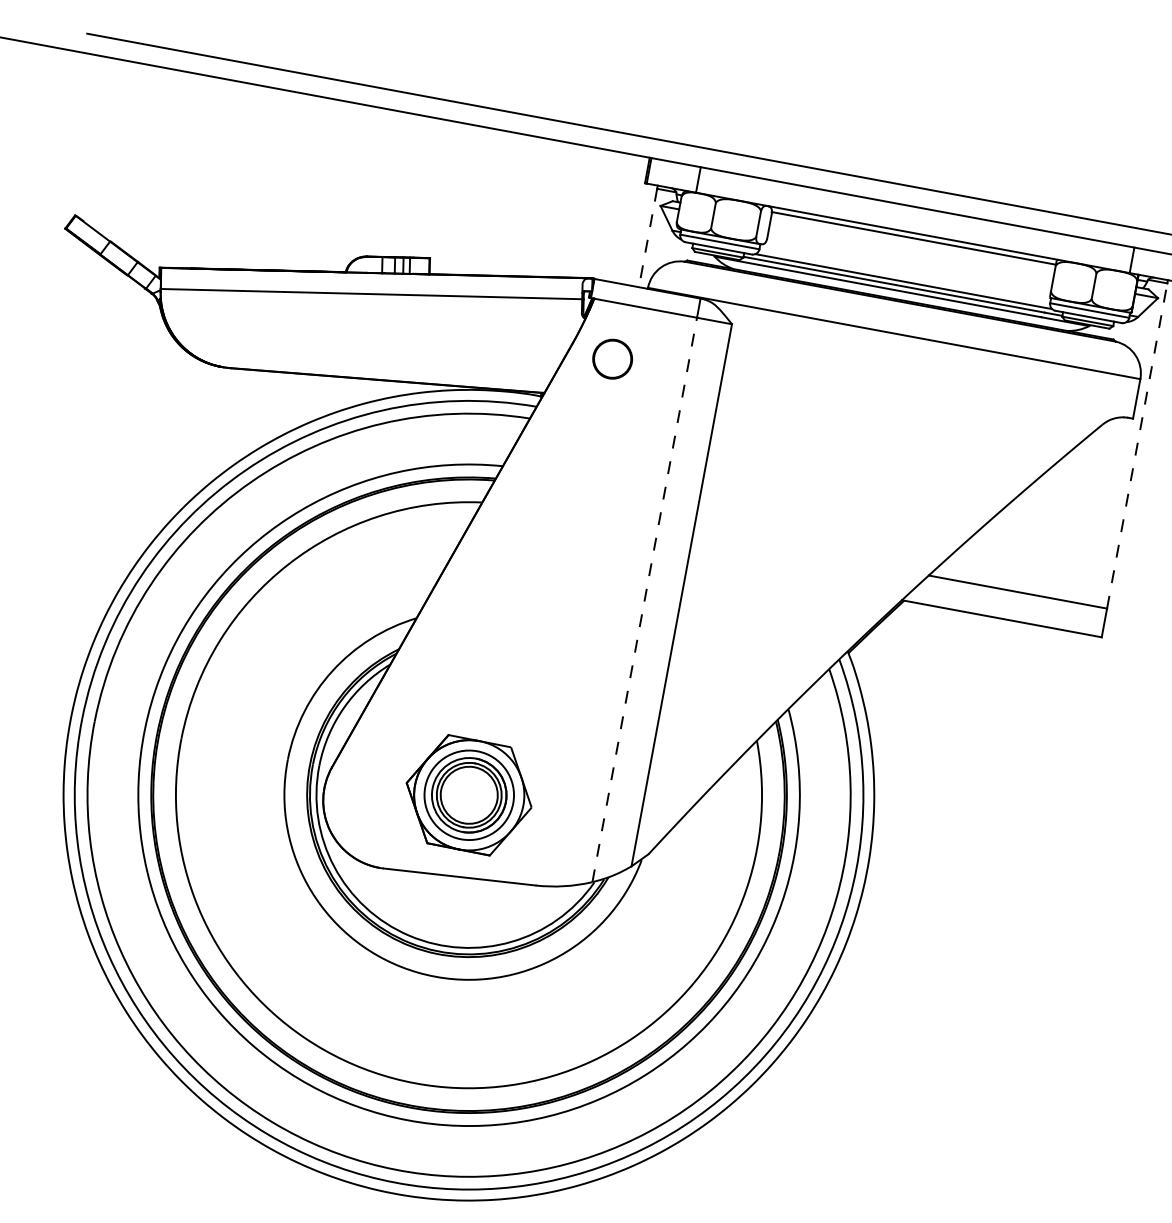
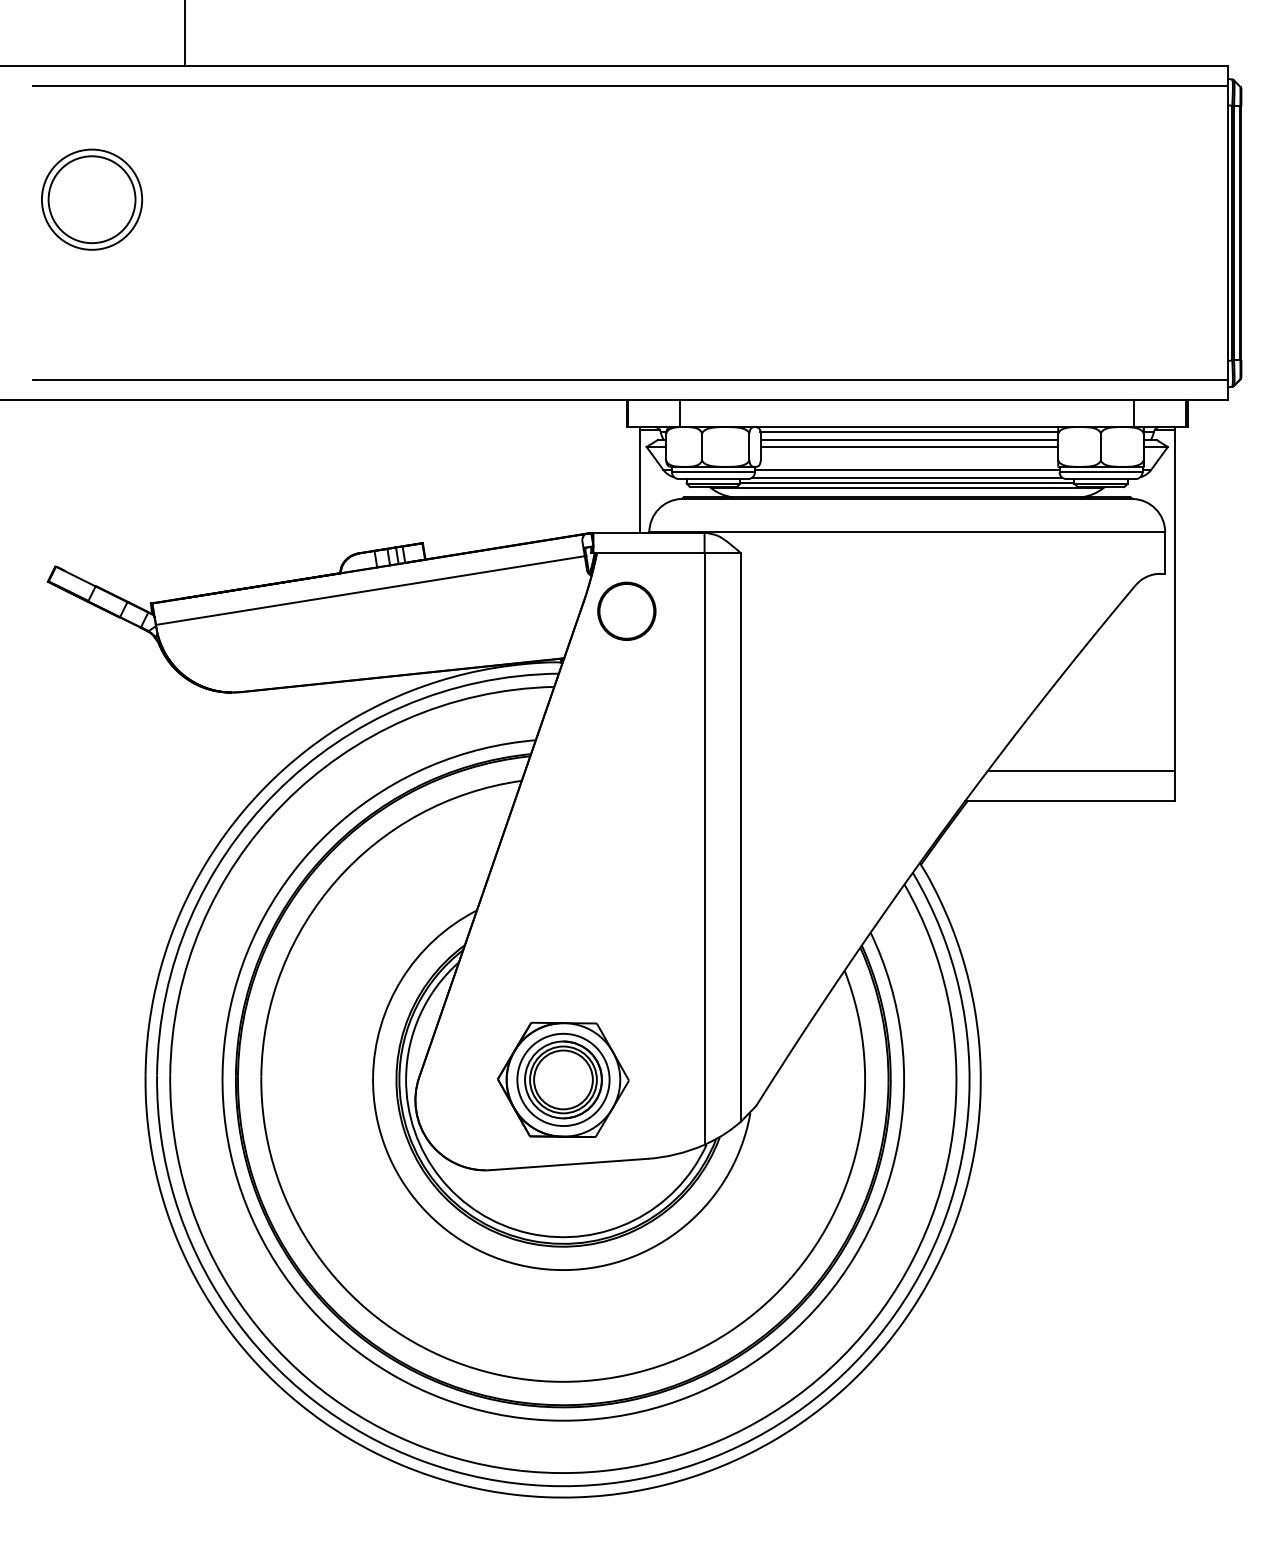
line: (647, 237) -> (639, 481), dashed -> solid
line: (912, 245) -> (909, 439), added
line: (911, 252) -> (909, 447), added
line: (904, 273) -> (906, 469), added
part: (612, 358) -> (626, 610), size x1.43
line: (1137, 445) -> (1174, 600), dashed -> solid
line: (644, 600) -> (704, 849), dashed -> solid

